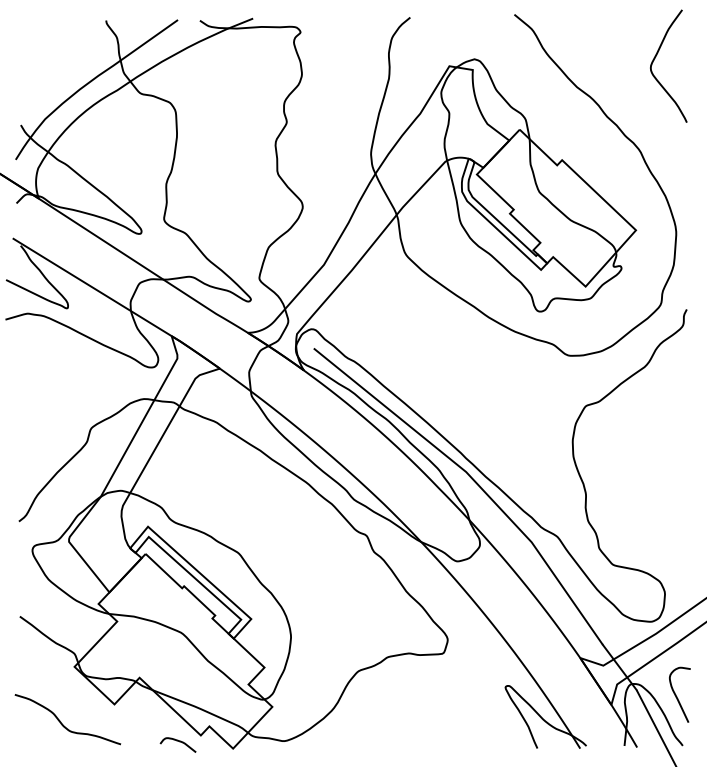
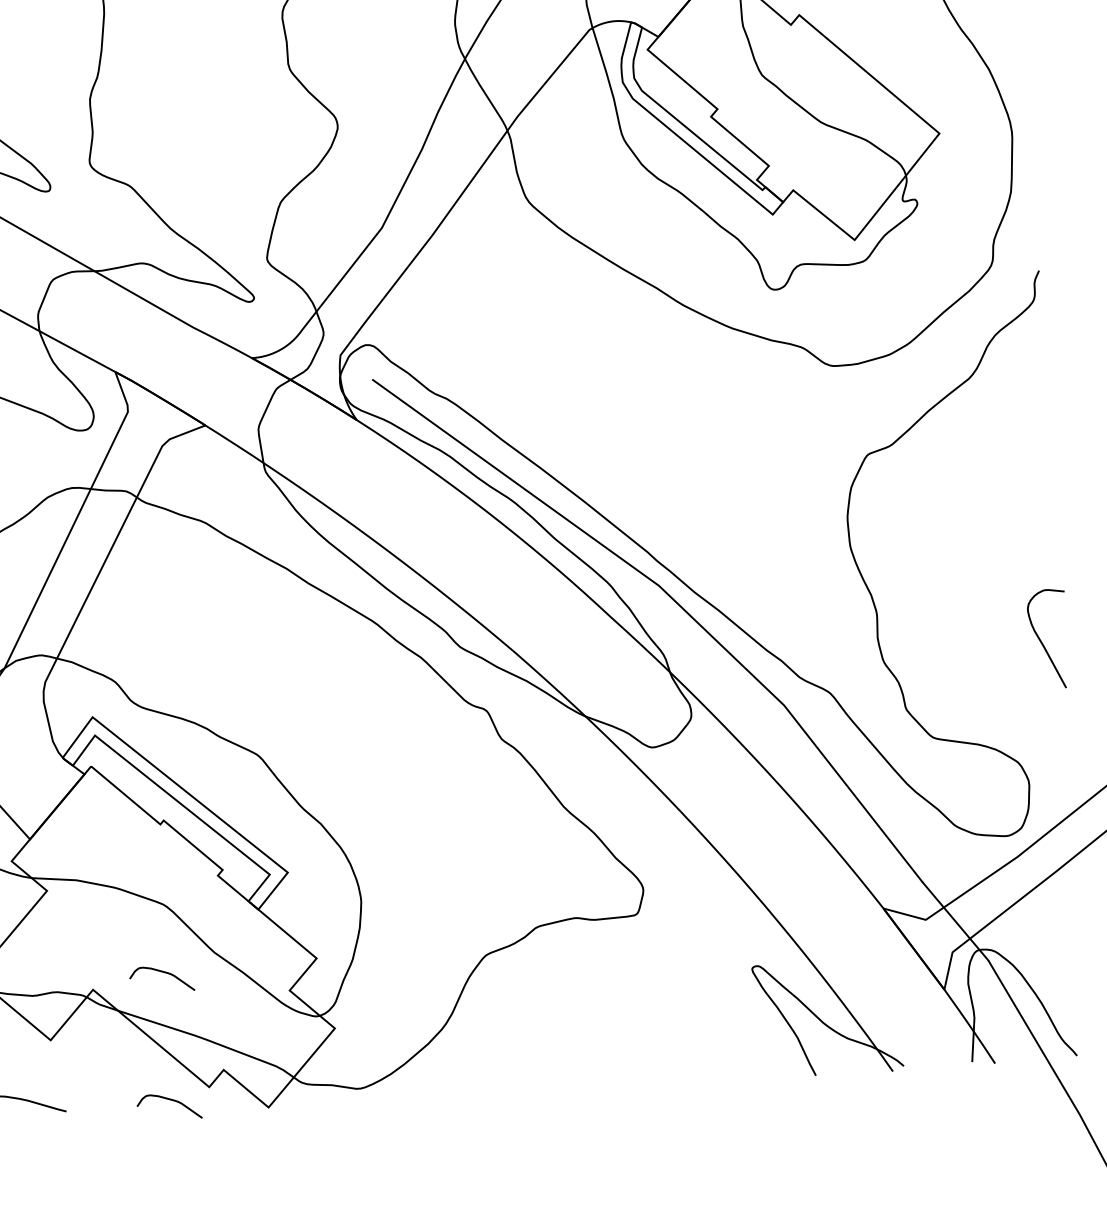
curve: (179, 671) -> (164, 974), added
curve: (677, 696) -> (1043, 642), moved

